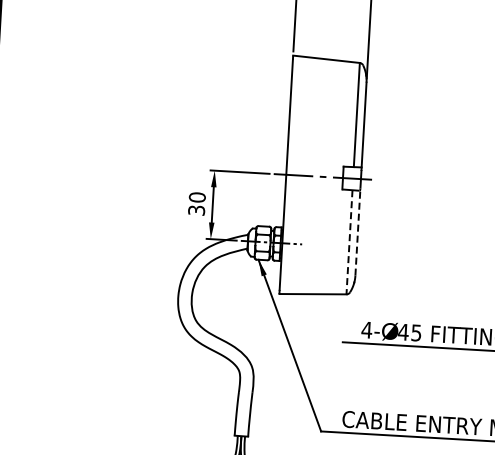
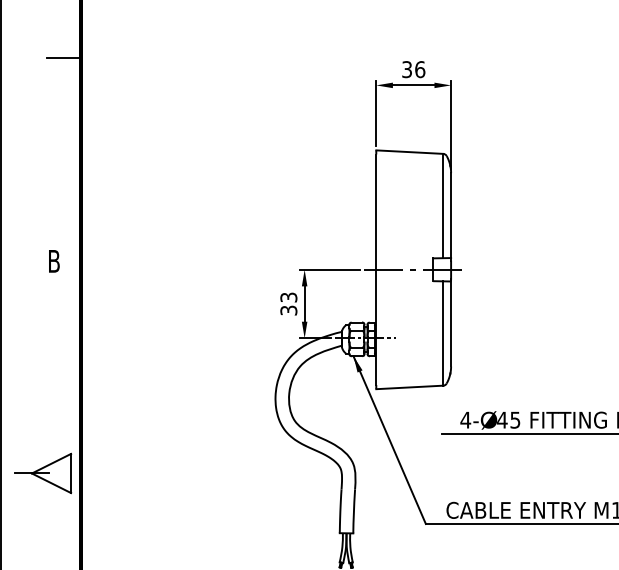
text: (197, 197) -> (288, 297), 30 -> 33
line: (358, 231) -> (451, 322), dashed -> solid
line: (349, 243) -> (443, 334), dashed -> solid

